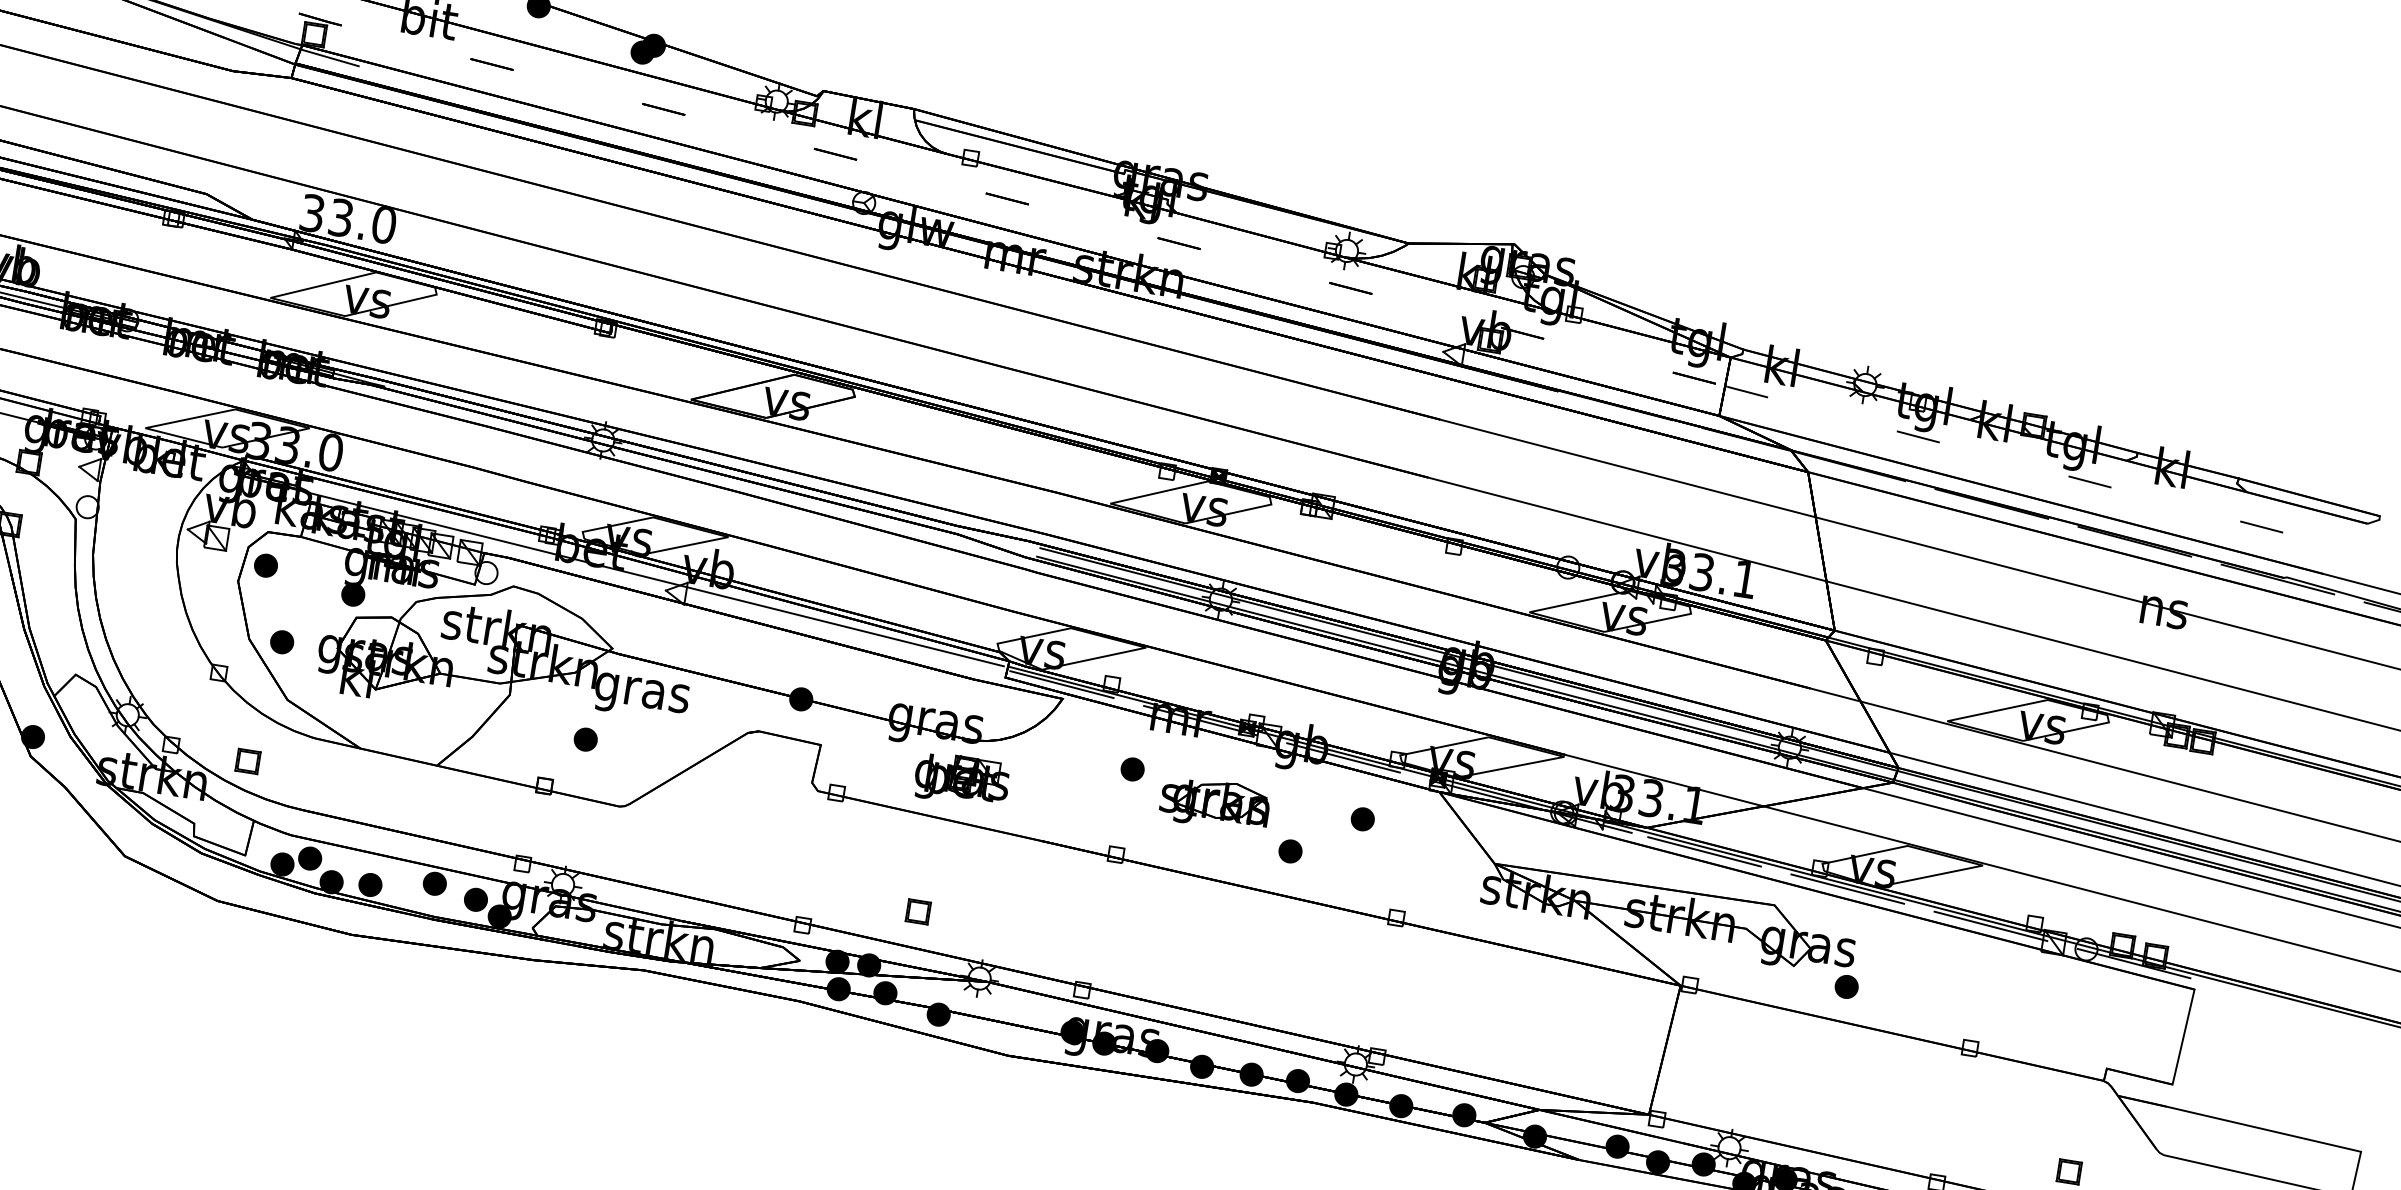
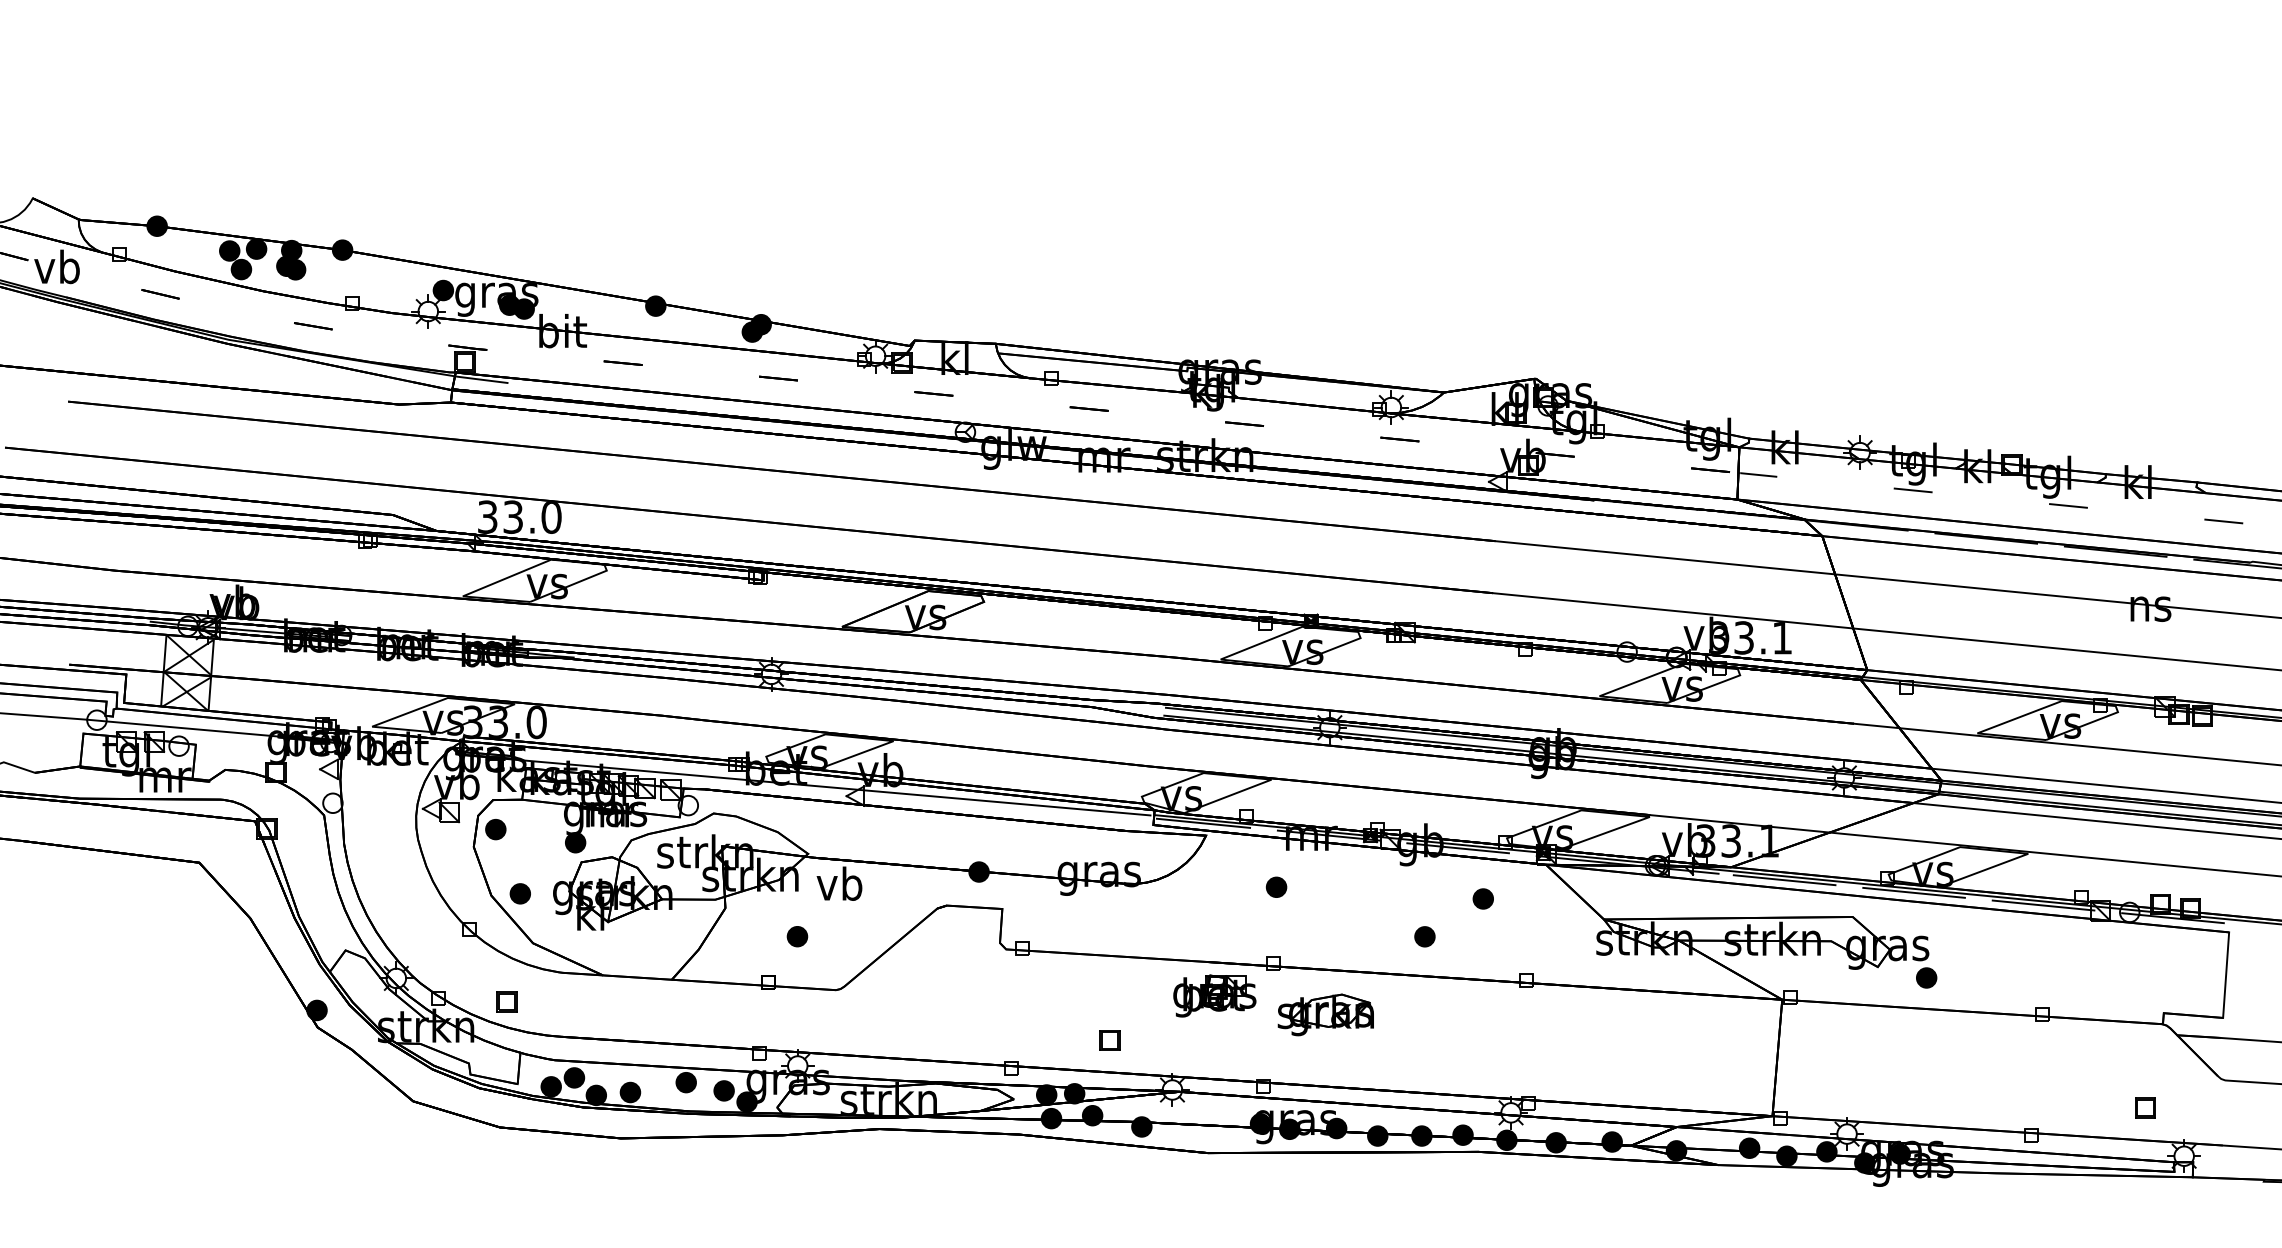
text: (641, 691) -> (839, 887), gras -> vb
part: (961, 779) -> (1214, 995), moved
part: (1214, 803) -> (1325, 1014), moved

